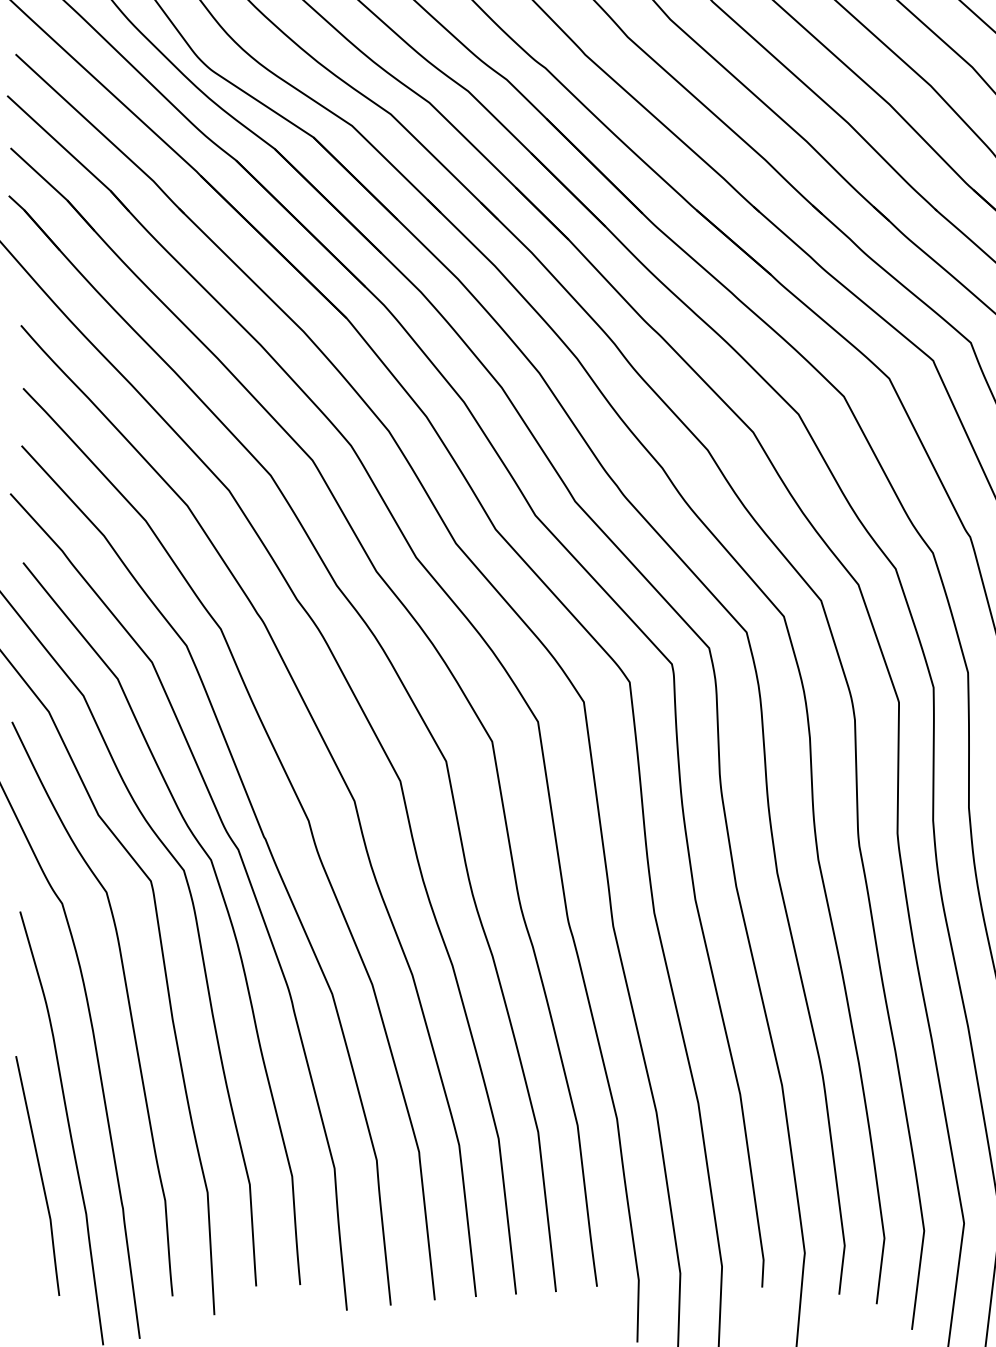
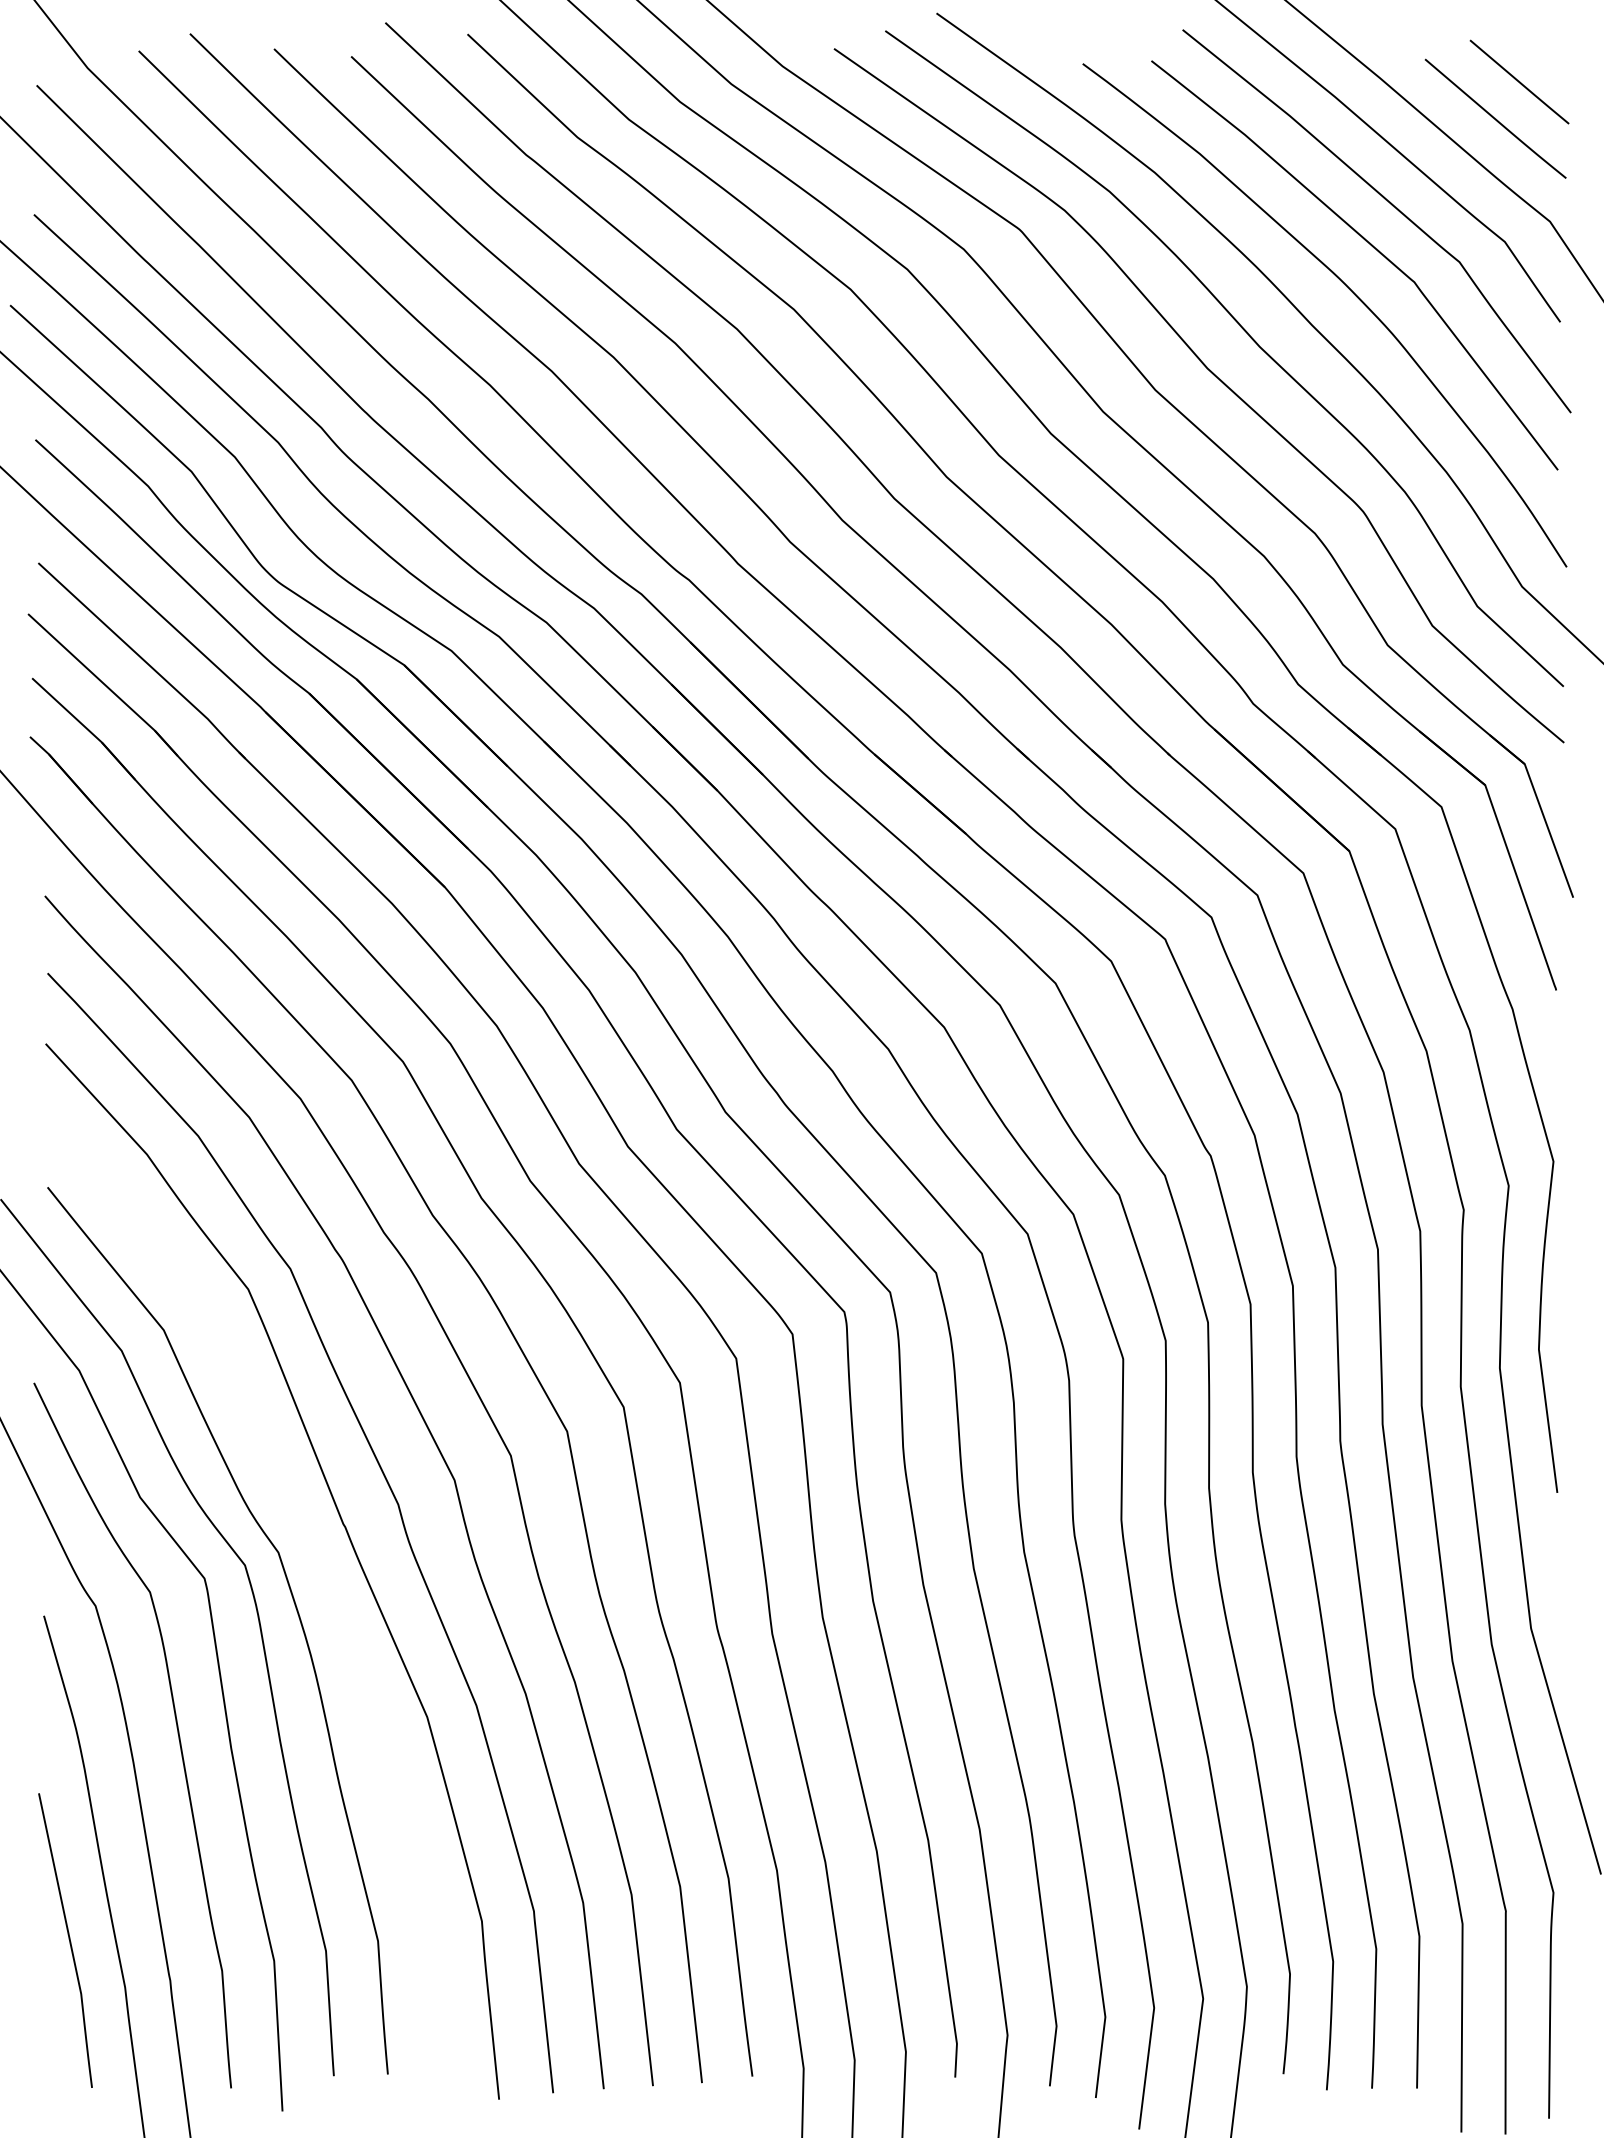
curve: (247, 878) -> (323, 1575), removed

